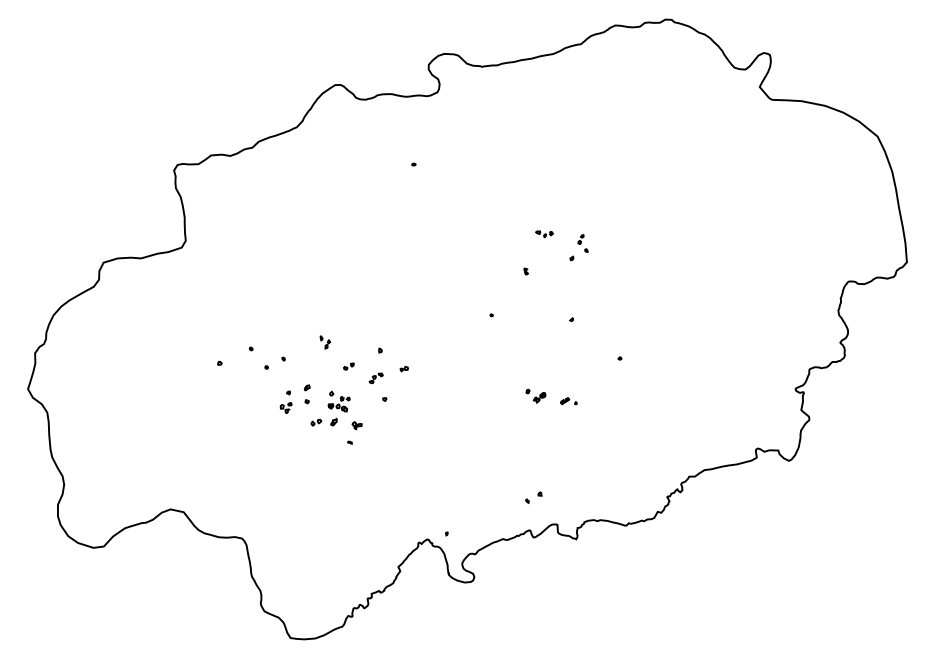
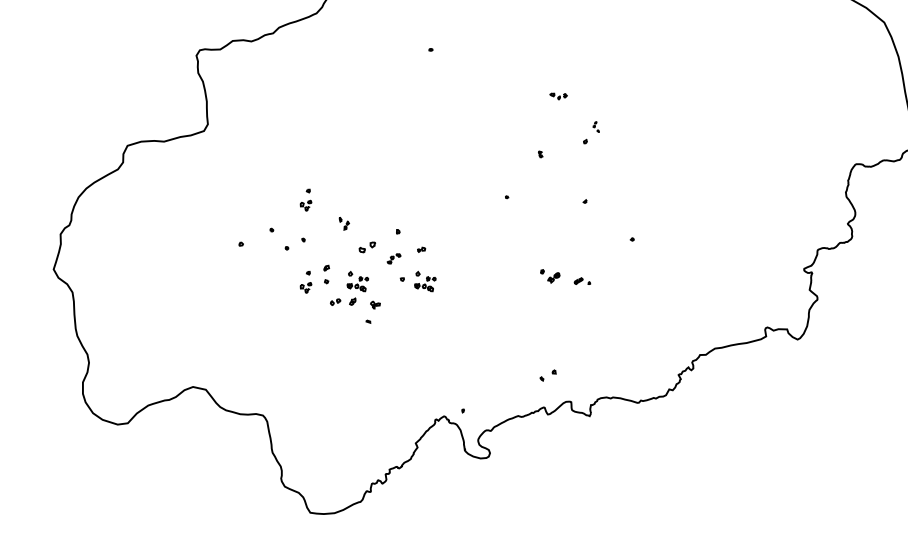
part: (544, 234) -> (558, 96), moved
part: (582, 243) -> (595, 127), size x0.6
part: (285, 317) -> (305, 199), added
part: (348, 366) -> (366, 247), size x1.6
part: (407, 401) -> (424, 281), added

